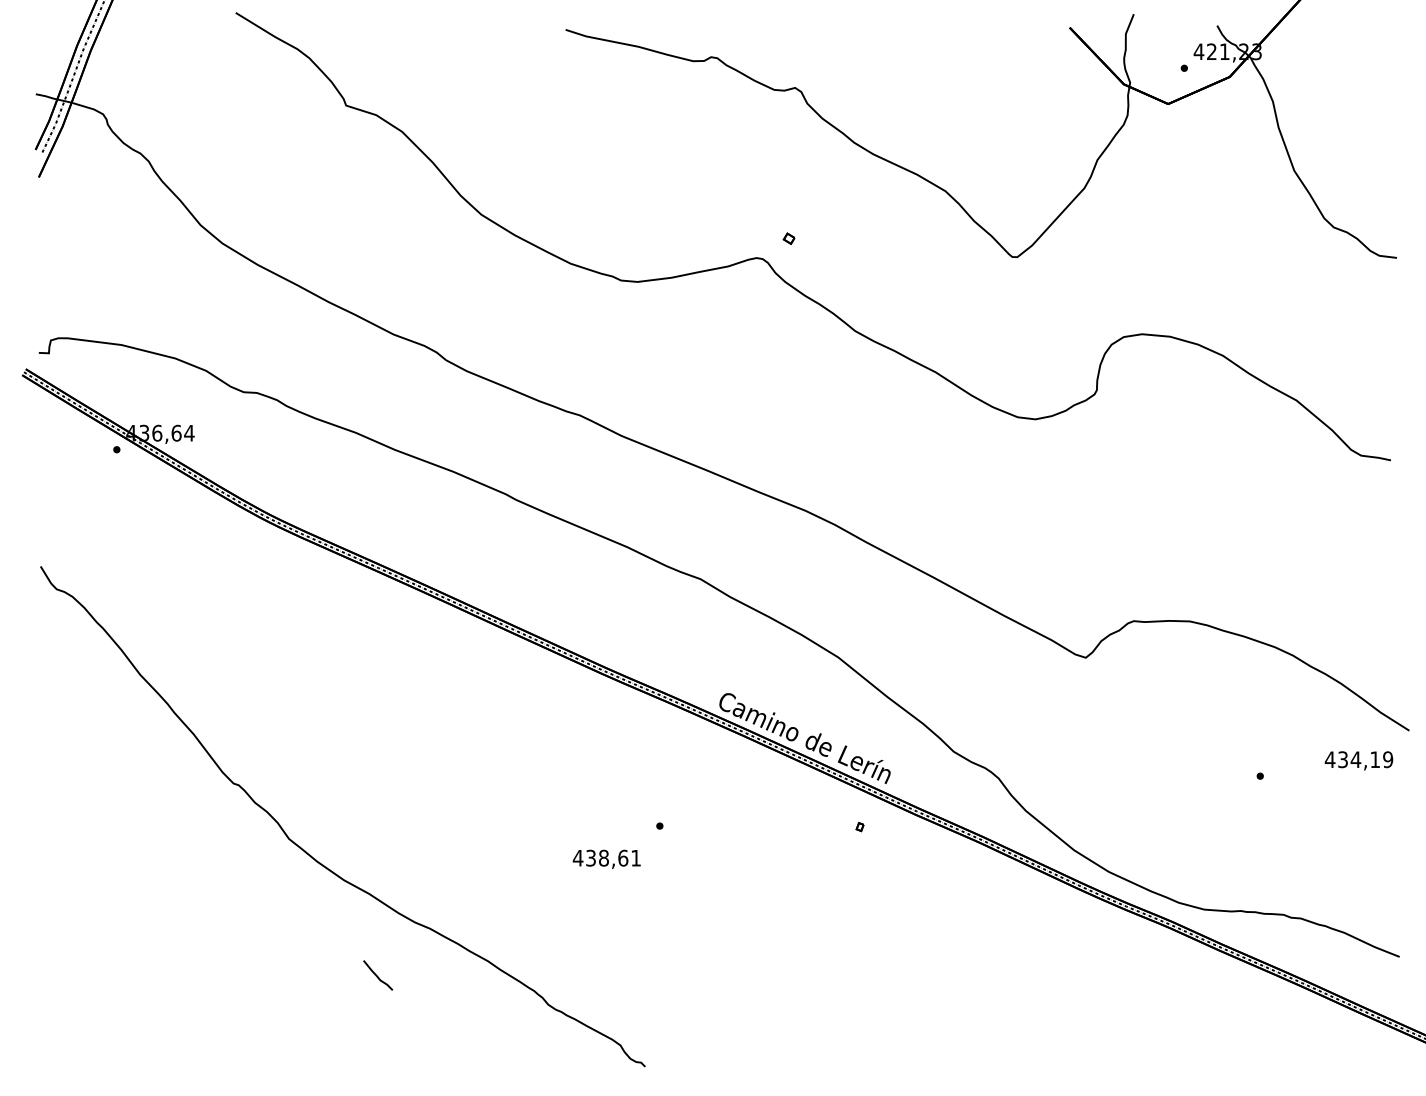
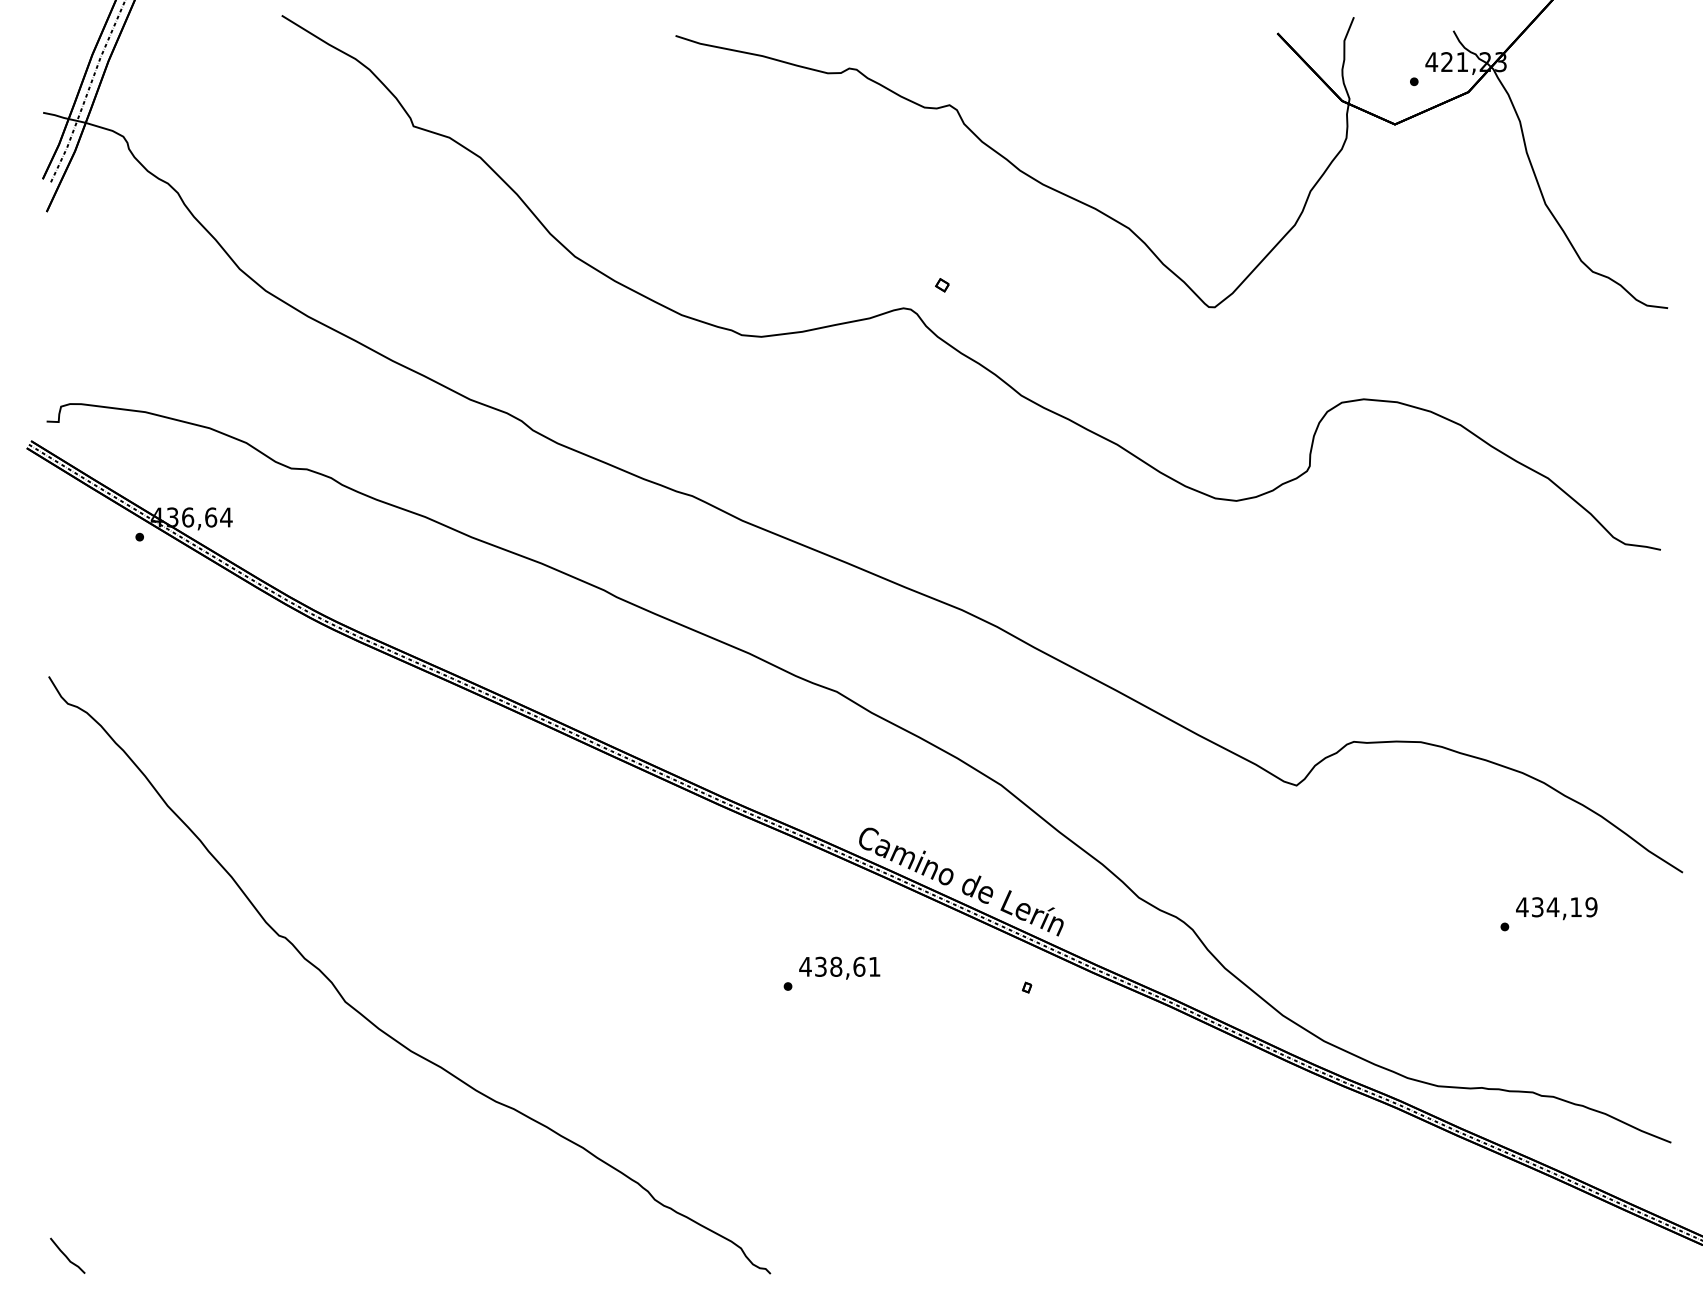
text: (1358, 760) -> (1556, 908), moved
text: (606, 858) -> (839, 967), moved
curve: (377, 975) -> (66, 1255), moved

